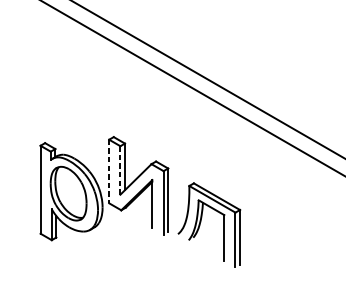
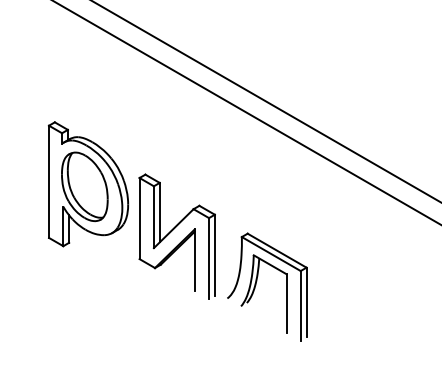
line: (120, 170) -> (153, 217), dashed -> solid
line: (109, 171) -> (139, 218), dashed -> solid
part: (71, 191) -> (88, 184), moved

